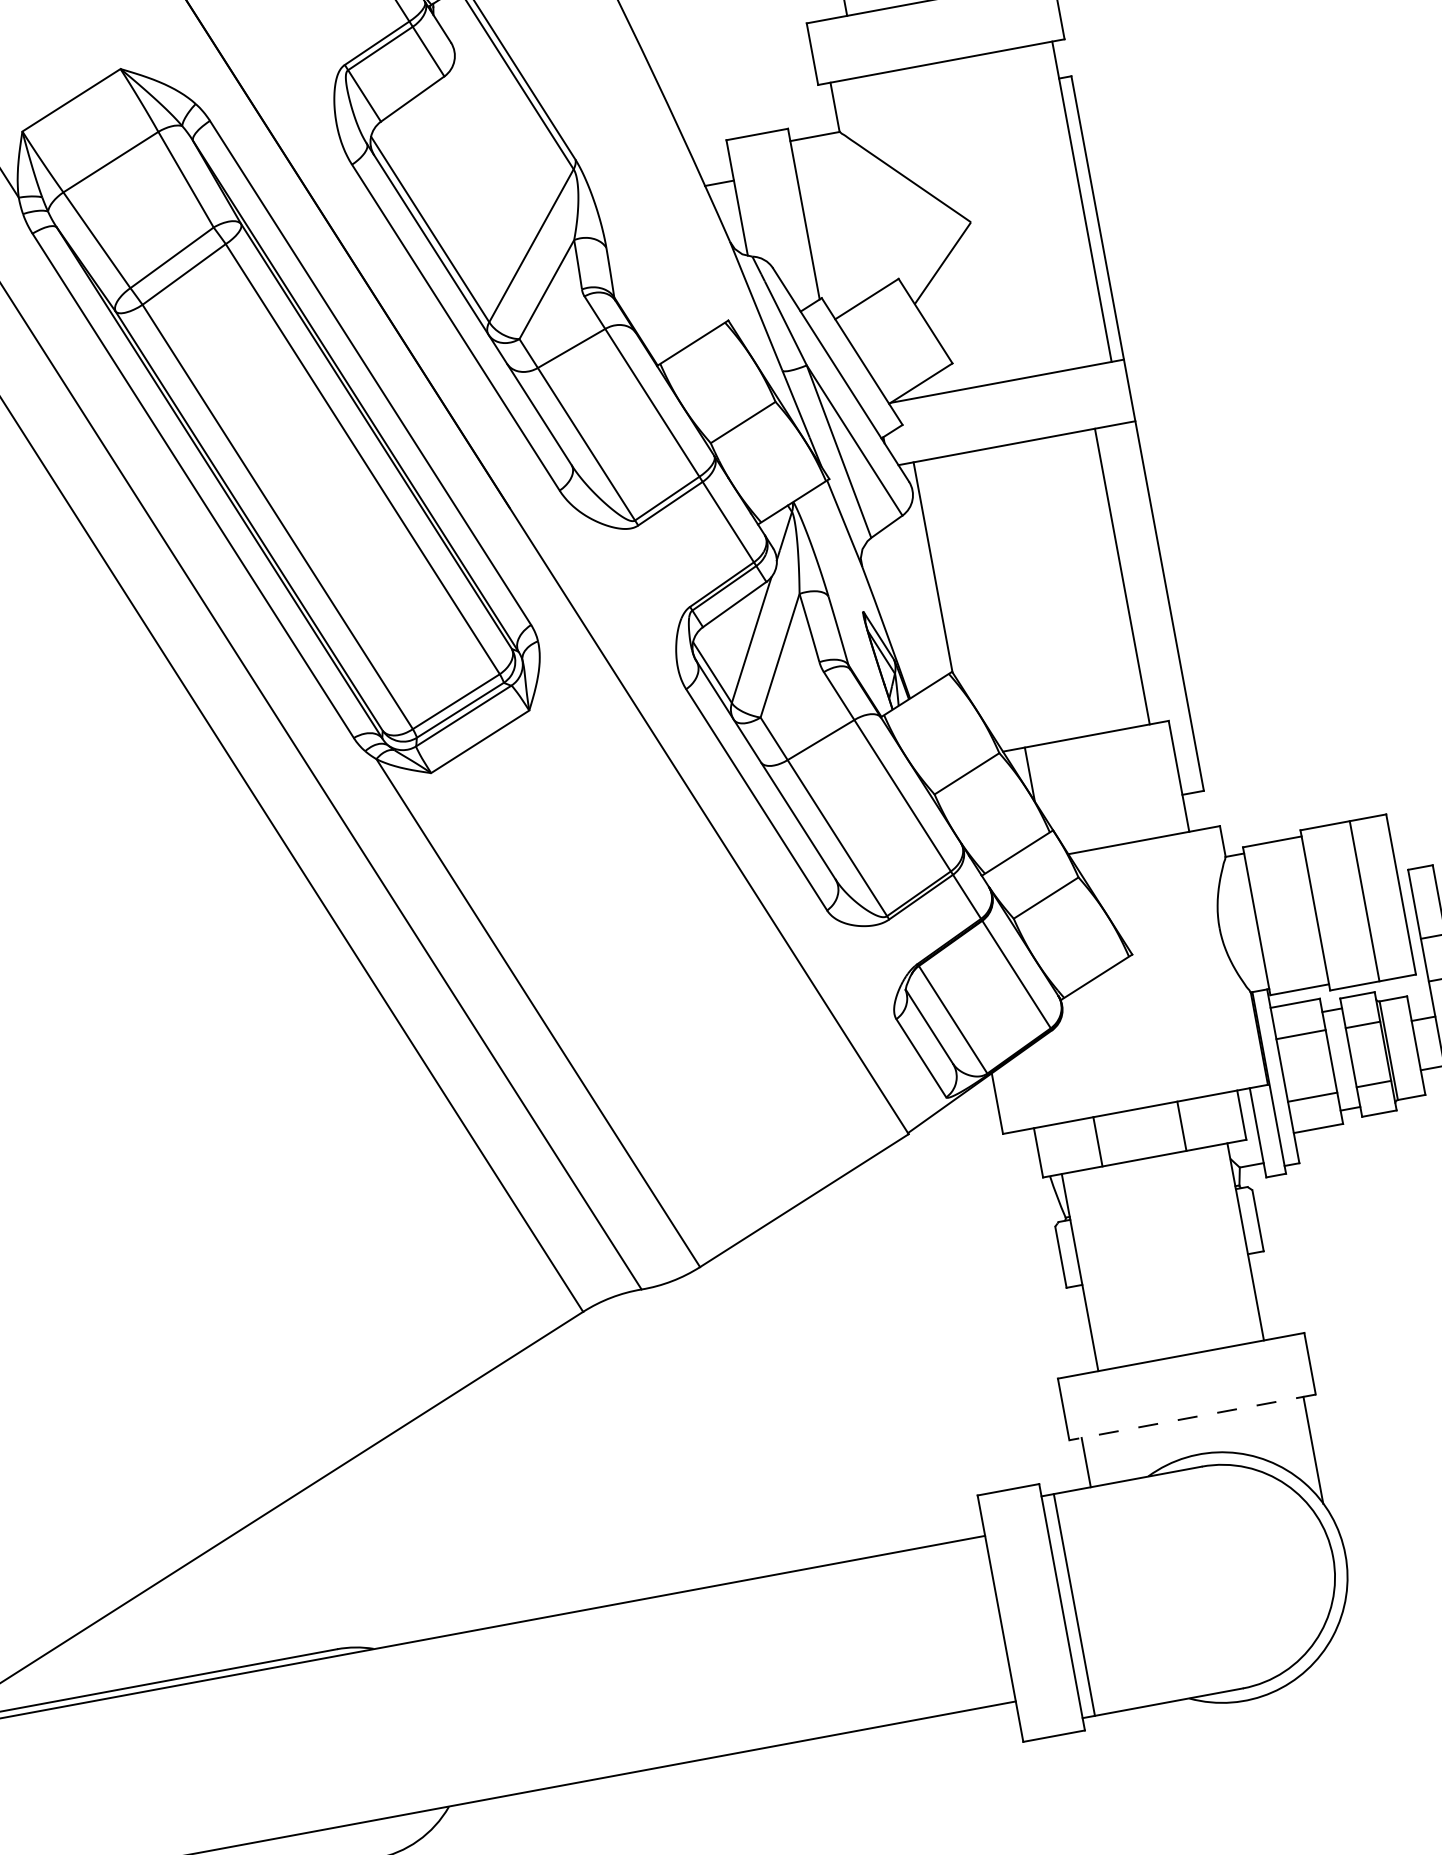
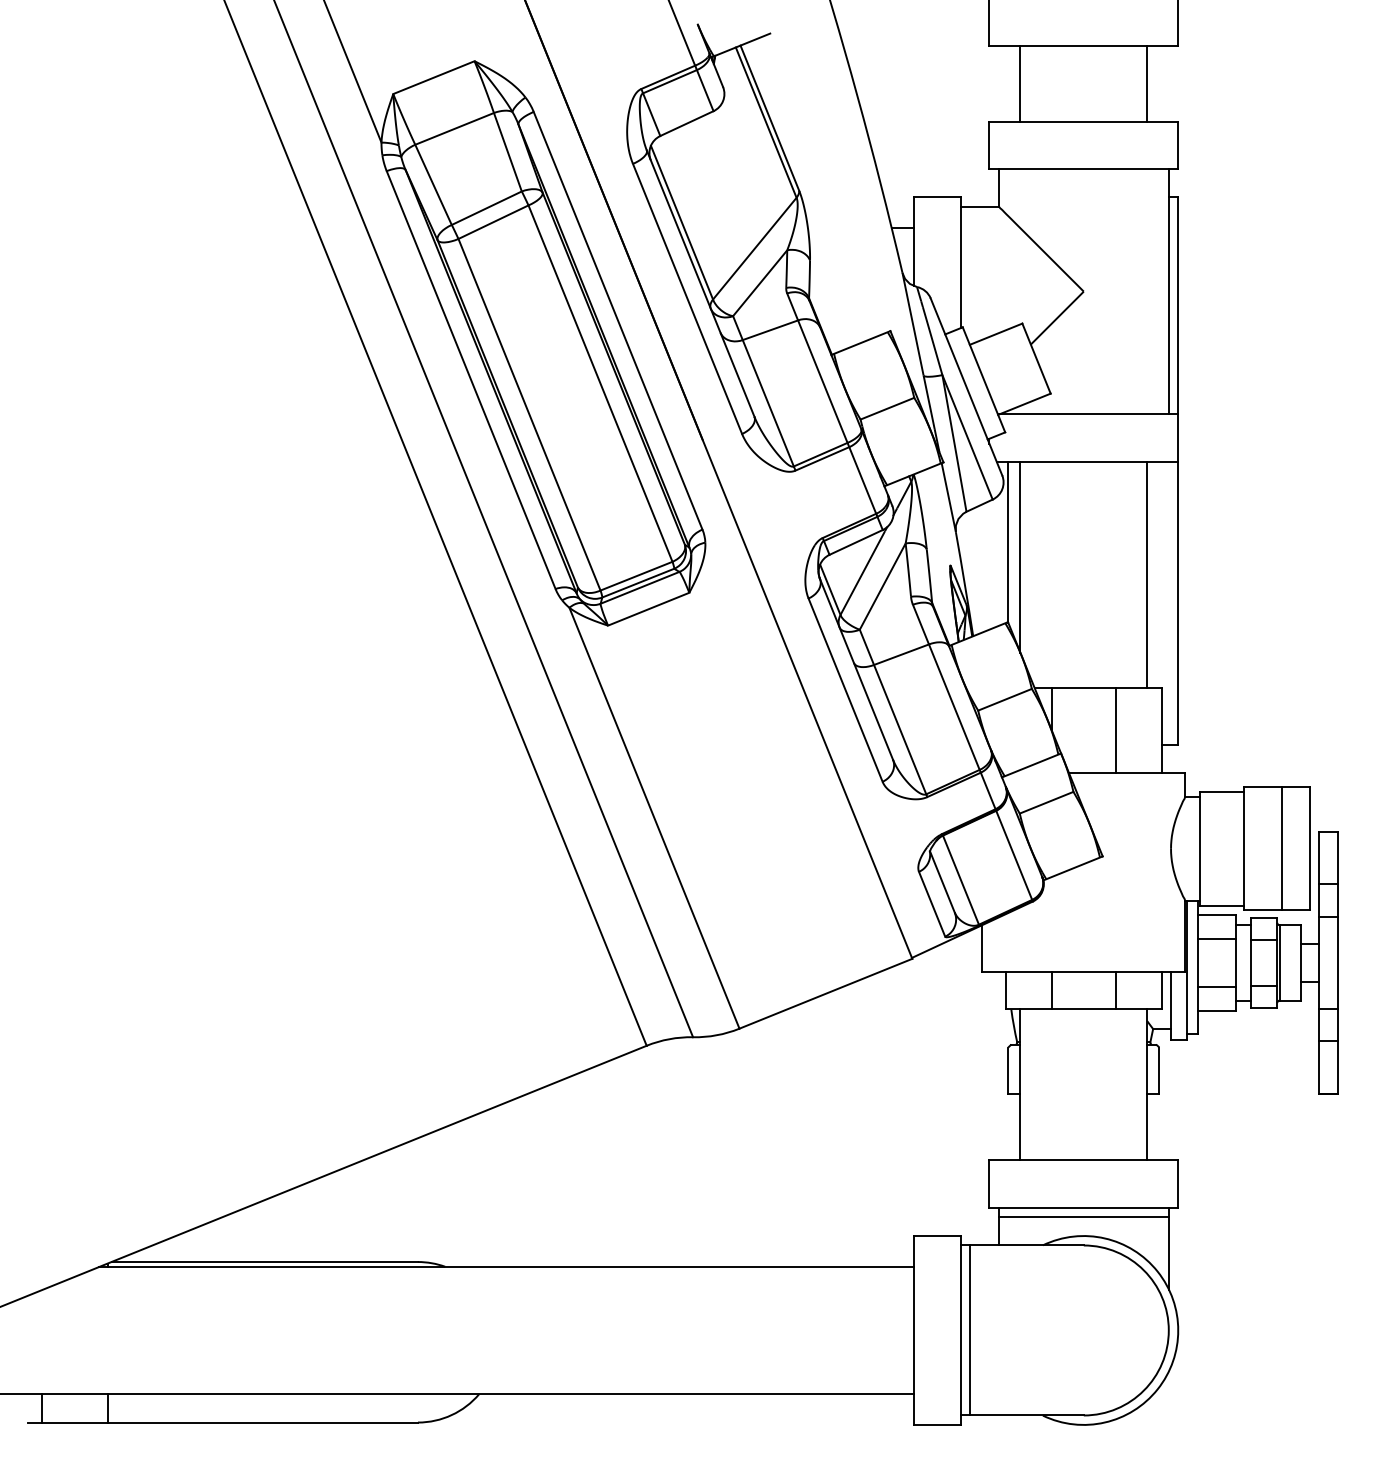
line: (952, 583) -> (1020, 556), added
line: (1118, 787) -> (1115, 730), added
line: (1192, 1417) -> (1083, 1207), dashed -> solid
line: (1194, 1430) -> (1083, 1217), added

